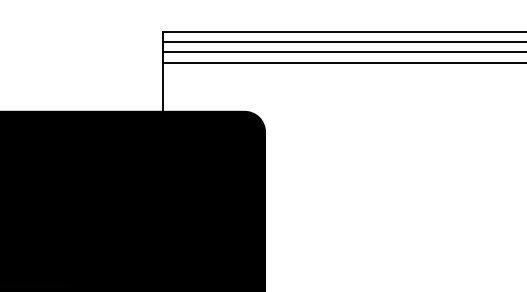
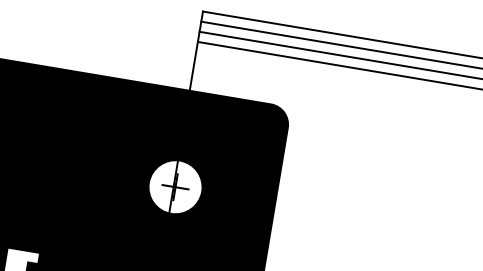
fill: (164, 208) -> (175, 187), removed

